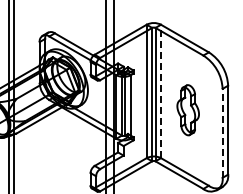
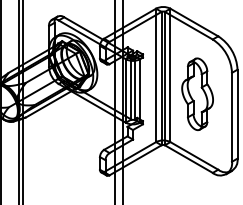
line: (161, 91) -> (170, 75), dashed -> solid
part: (188, 109) -> (197, 93), size x1.43
line: (223, 132) -> (232, 116), dashed -> solid

